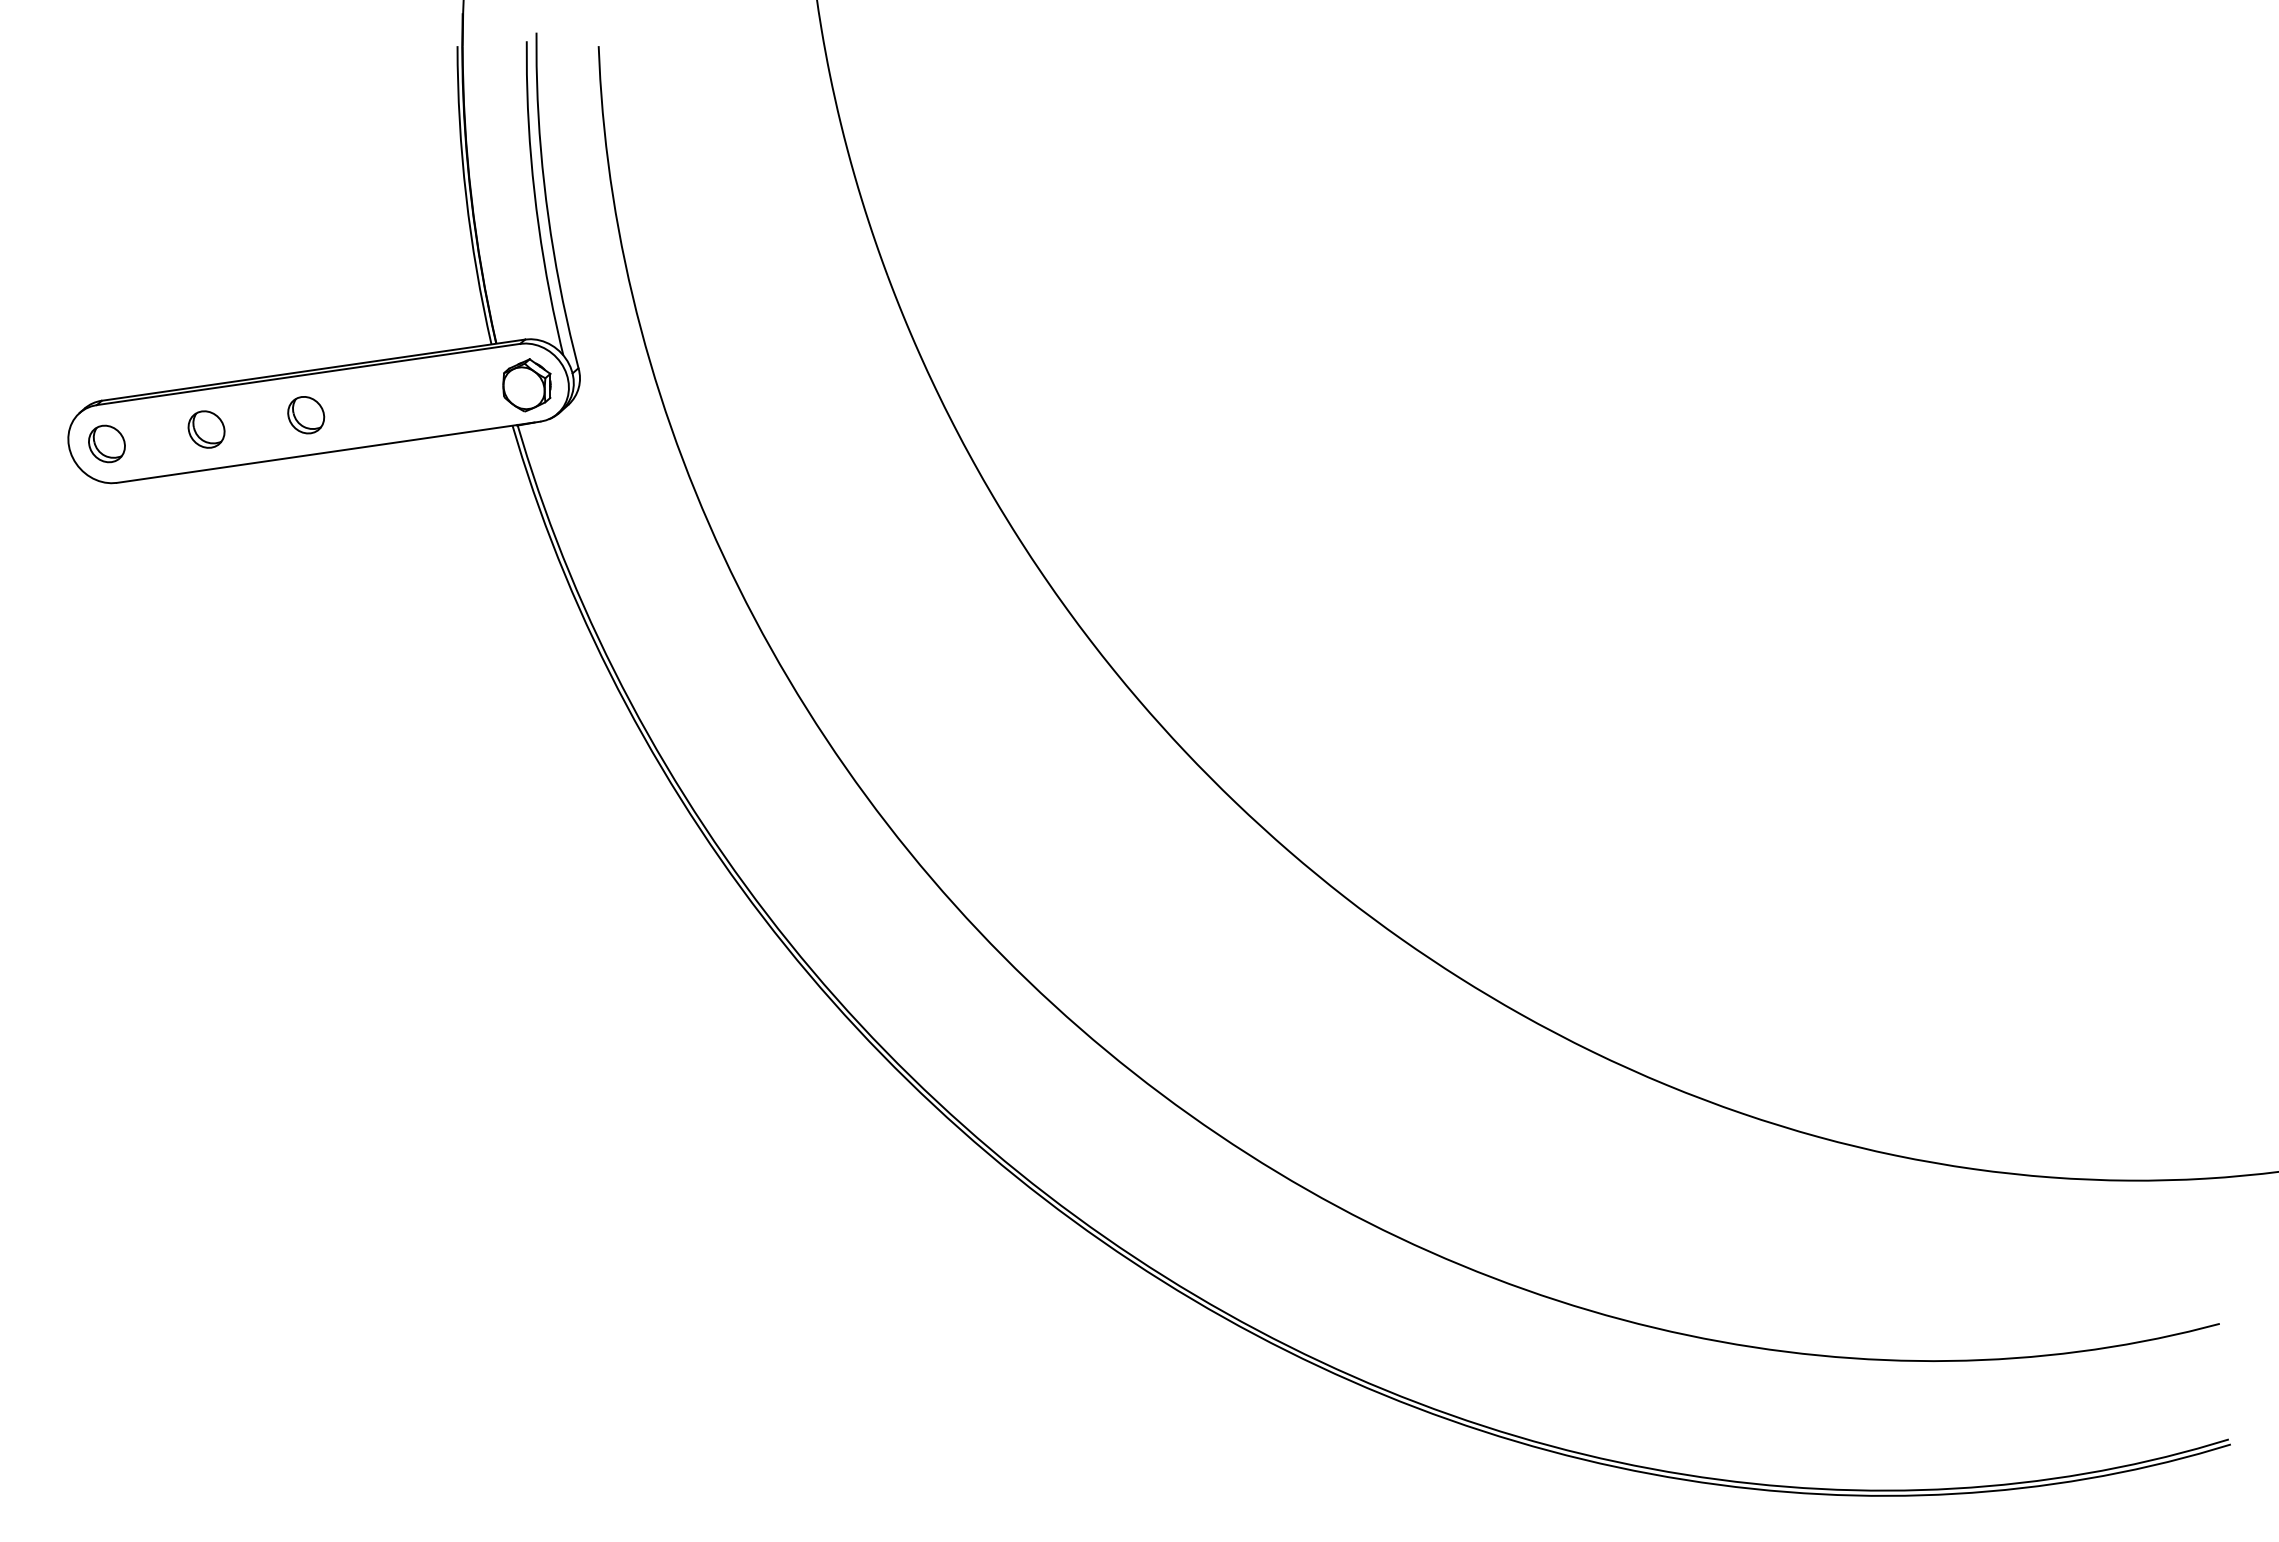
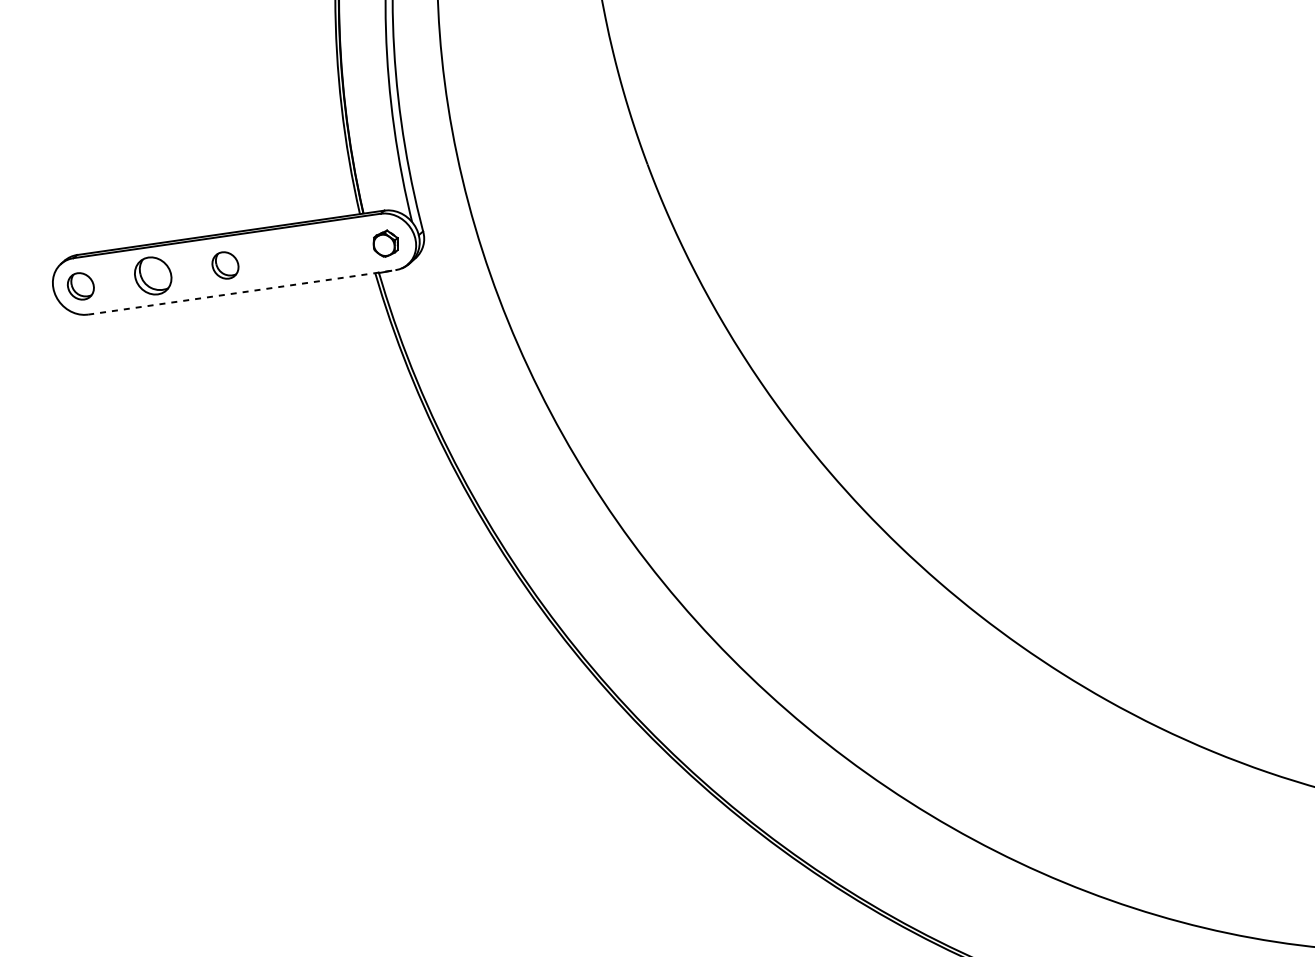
part: (526, 385) -> (385, 243), size x0.7
part: (206, 429) -> (153, 275), size x1.4
line: (328, 452) -> (241, 292), solid -> dashed

